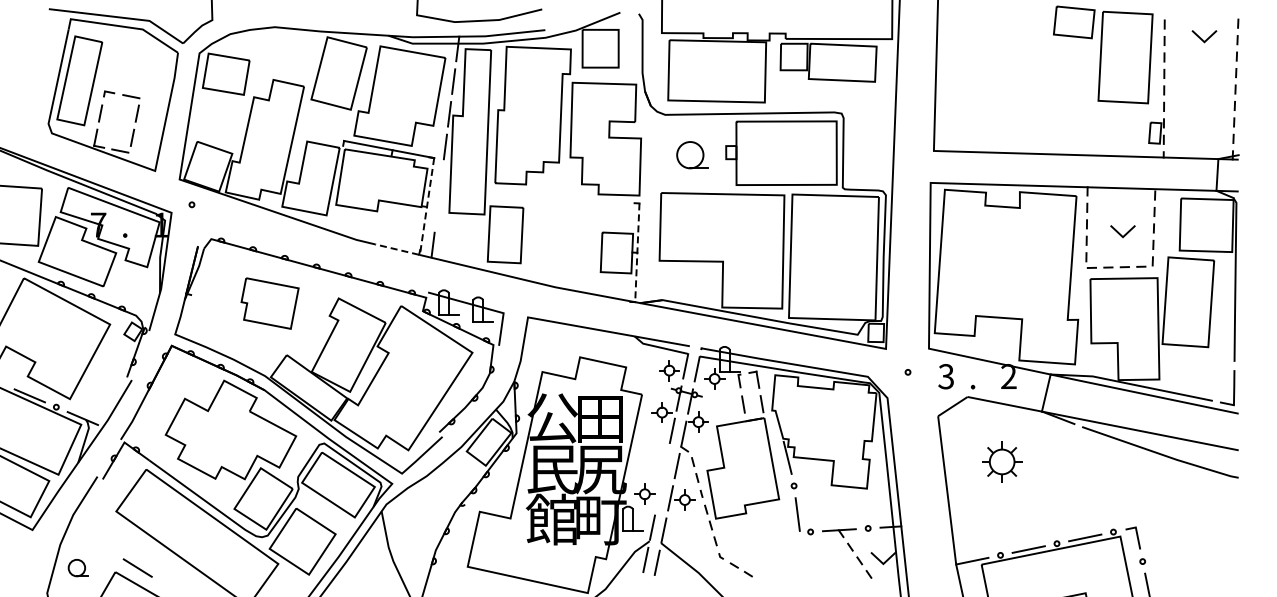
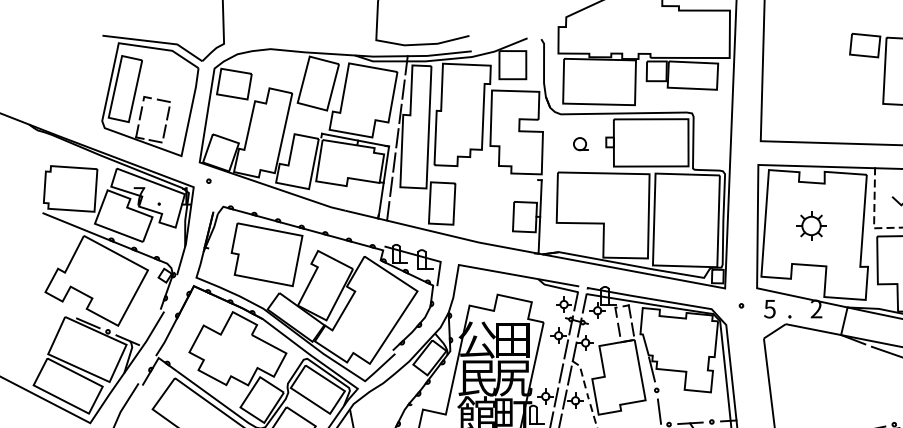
part: (691, 154) -> (580, 143), size x0.62
line: (440, 179) -> (393, 162), added
line: (436, 212) -> (390, 186), added
line: (423, 230) -> (381, 200), dashed -> solid
line: (637, 253) -> (540, 217), dashed -> solid
part: (269, 303) -> (266, 254), size x1.67
text: (945, 376) -> (769, 308), 3 -> 5
part: (1002, 461) -> (811, 225), moved
line: (665, 463) -> (561, 373), added
line: (658, 495) -> (555, 397), added

